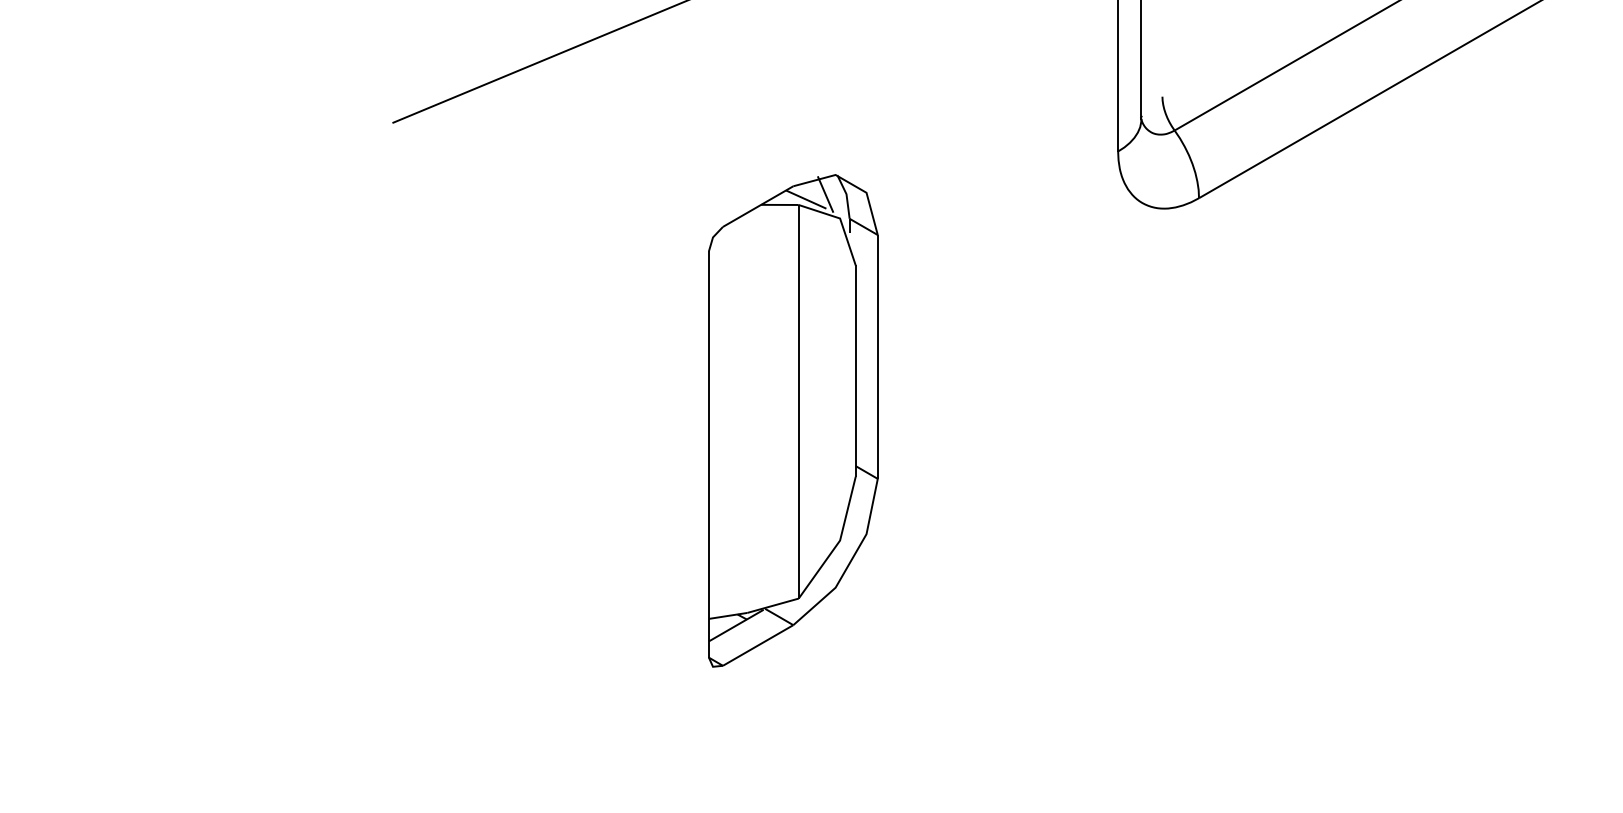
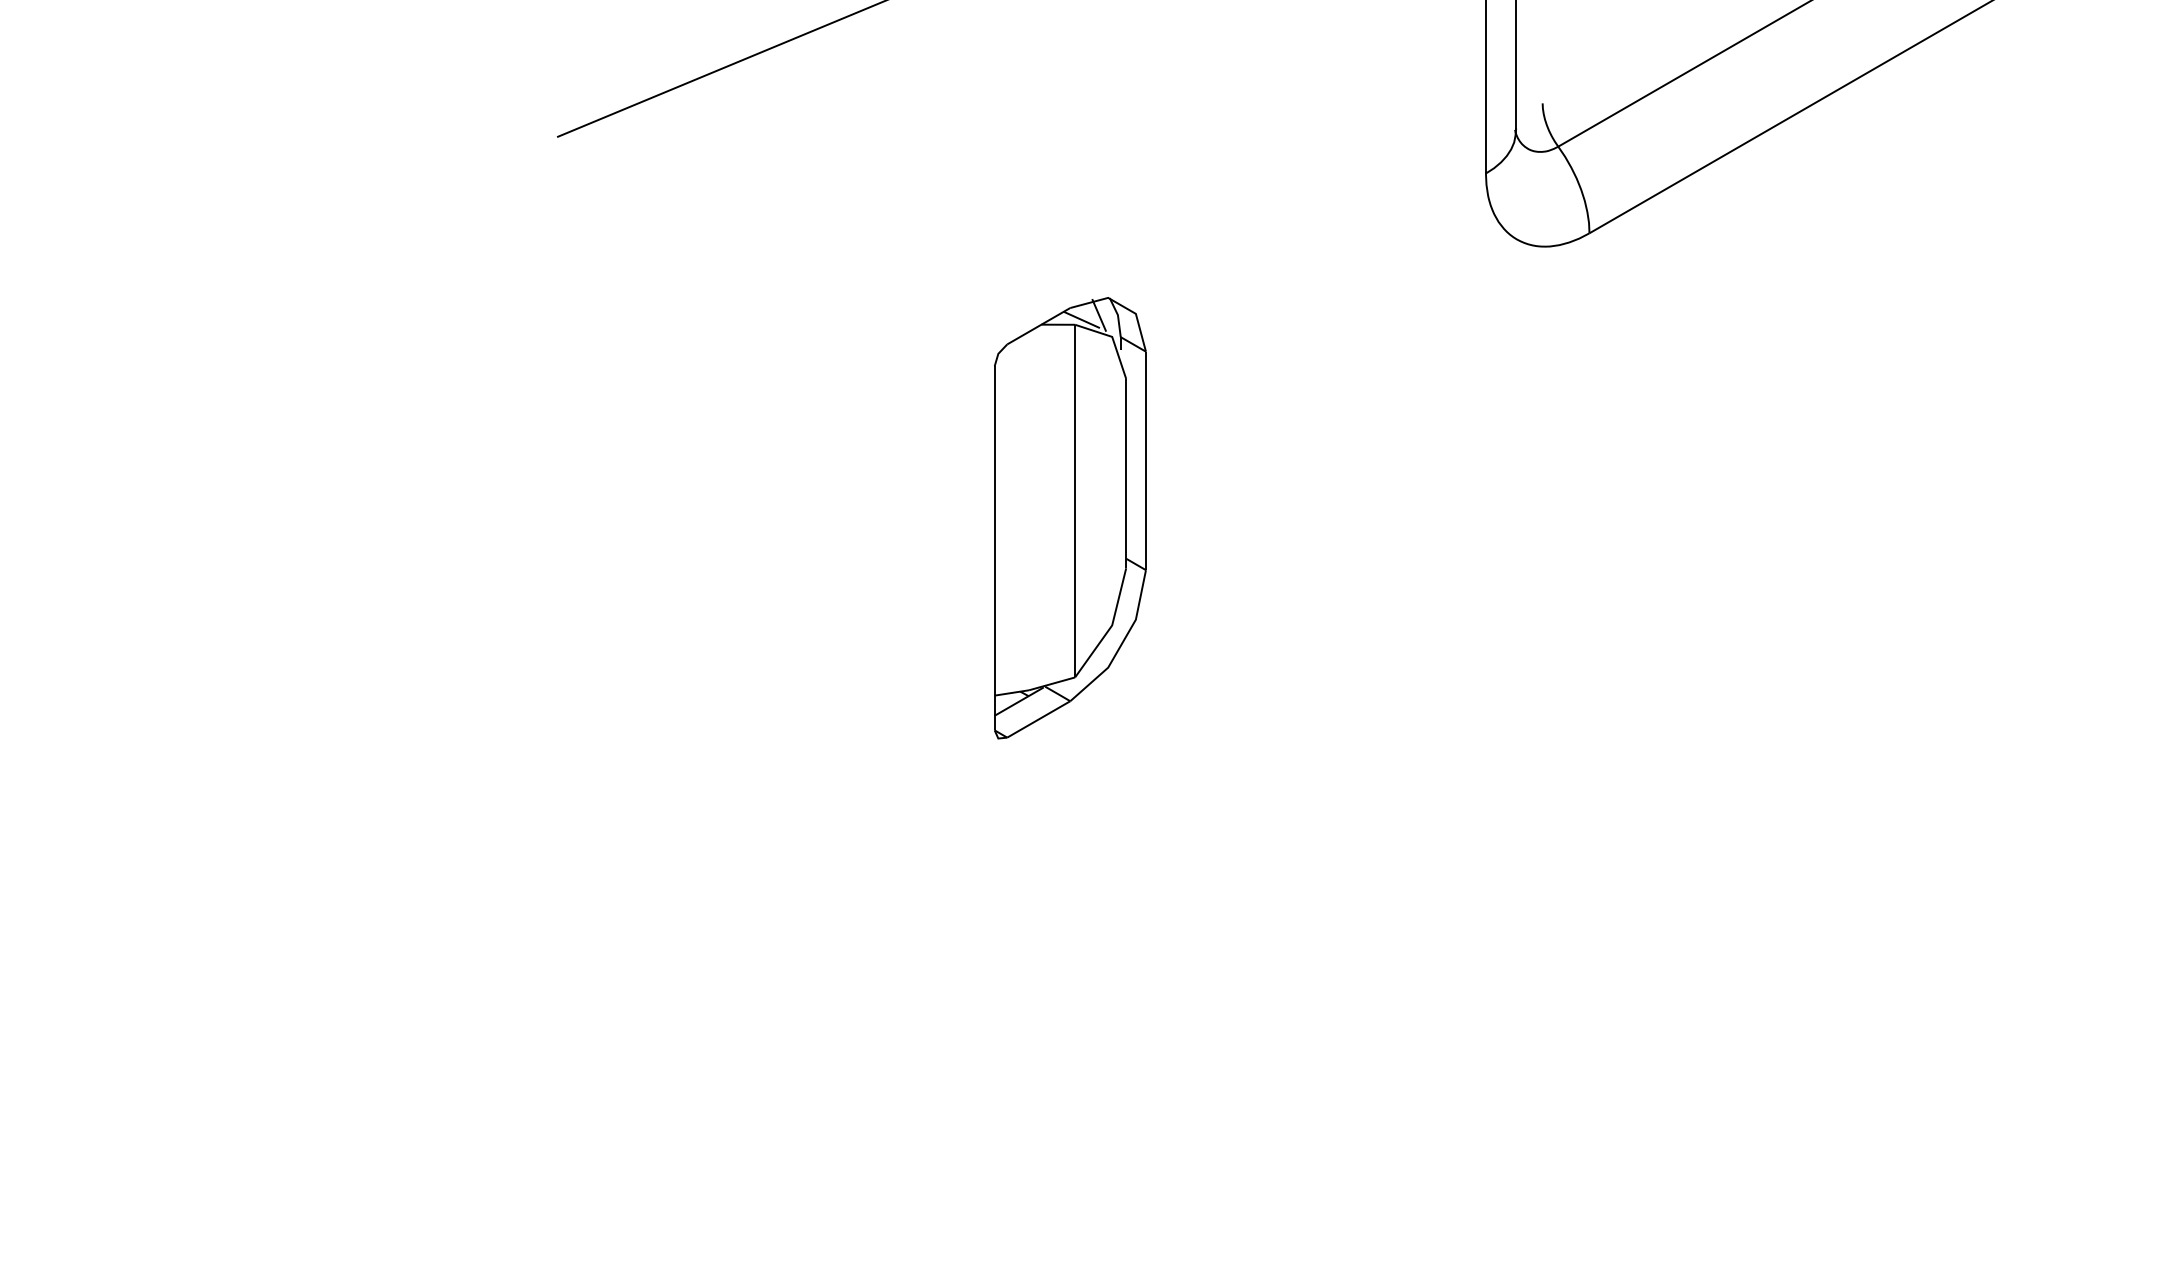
part: (793, 420) -> (1070, 517), size x0.7

